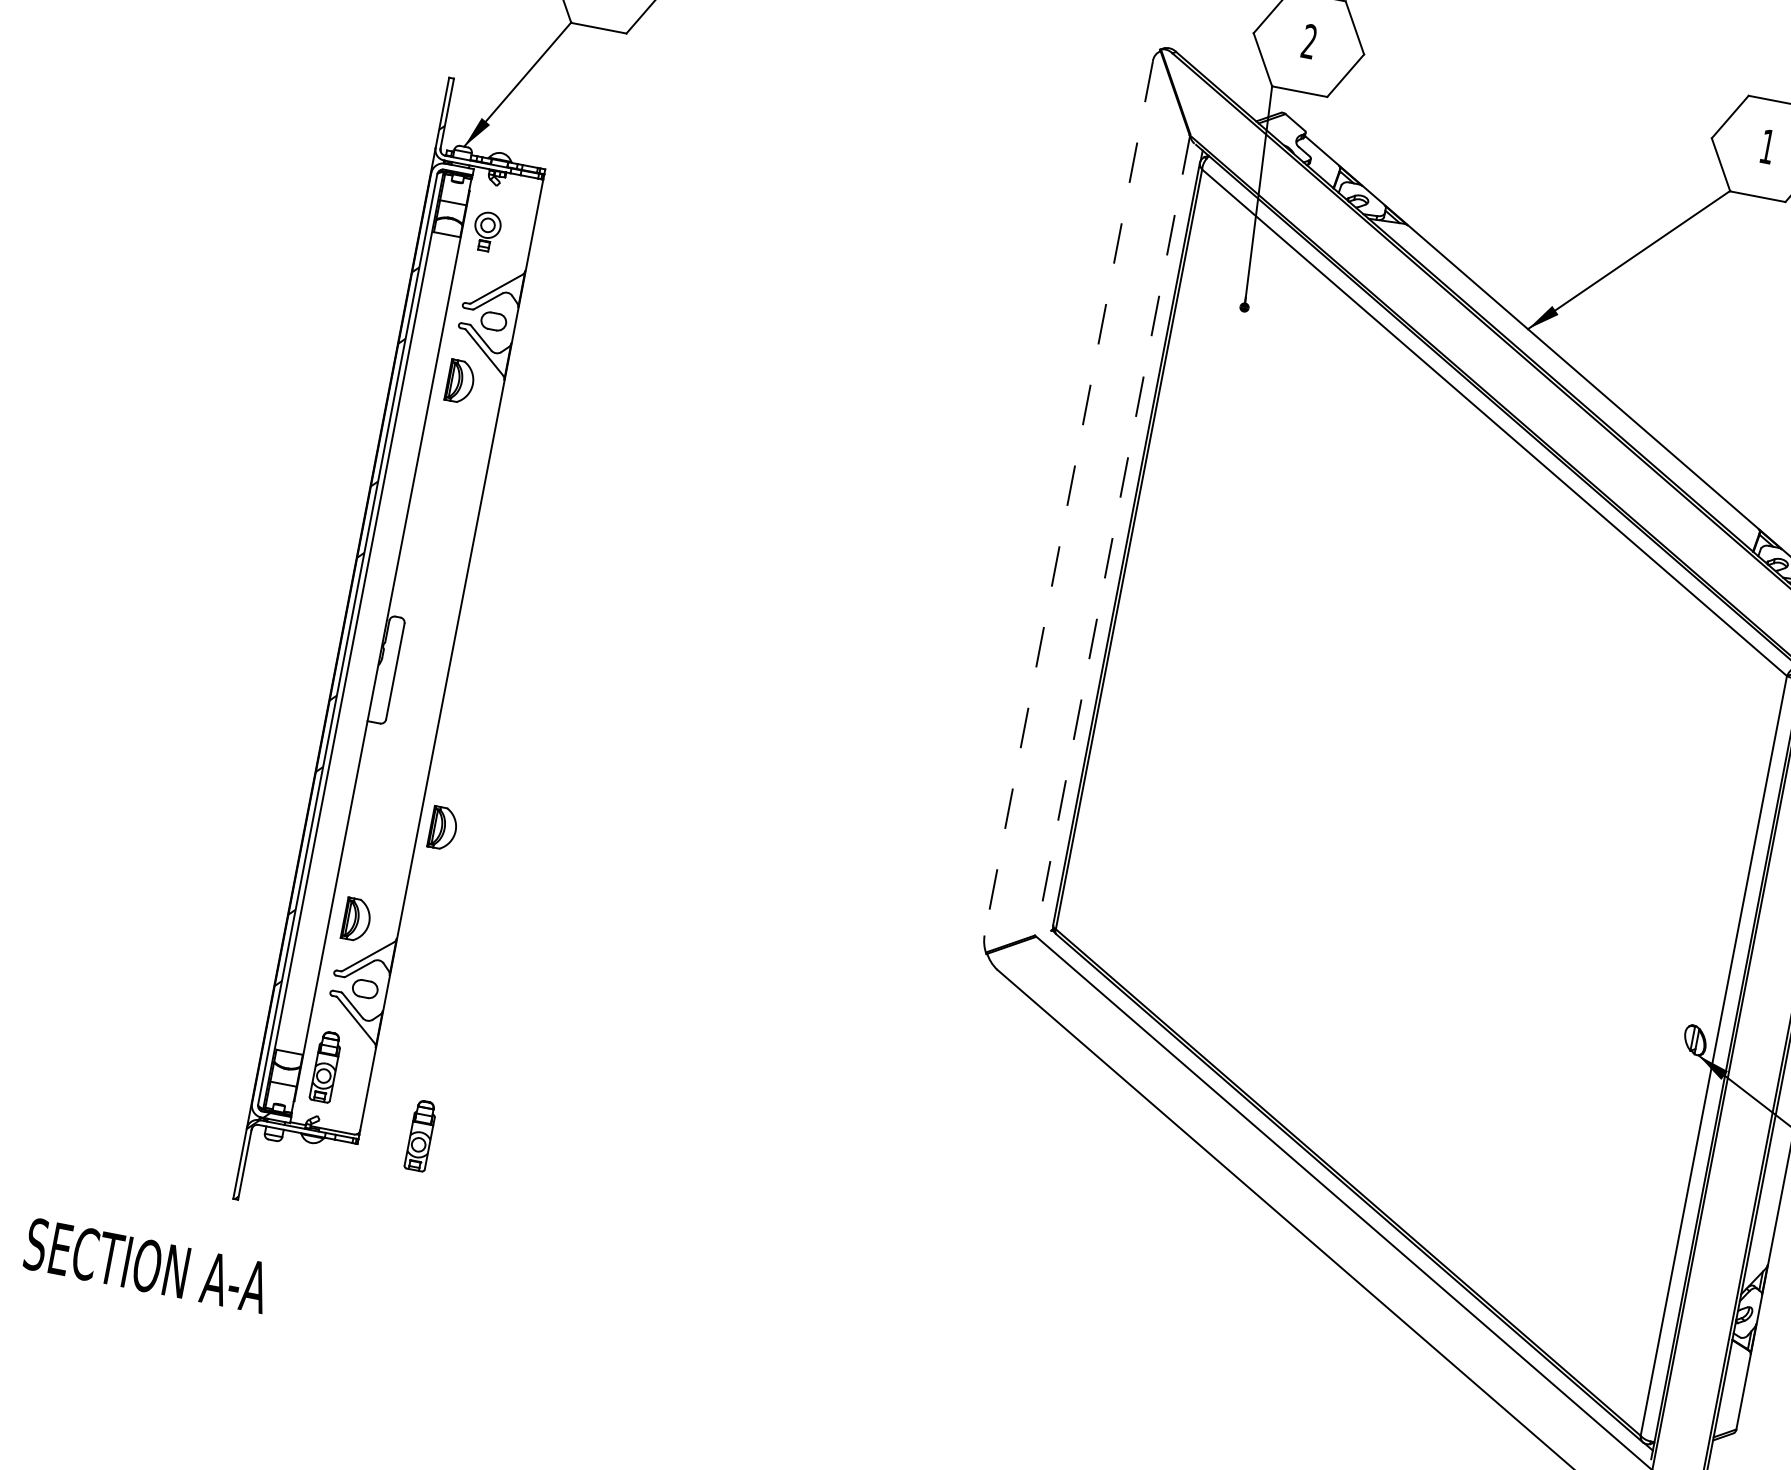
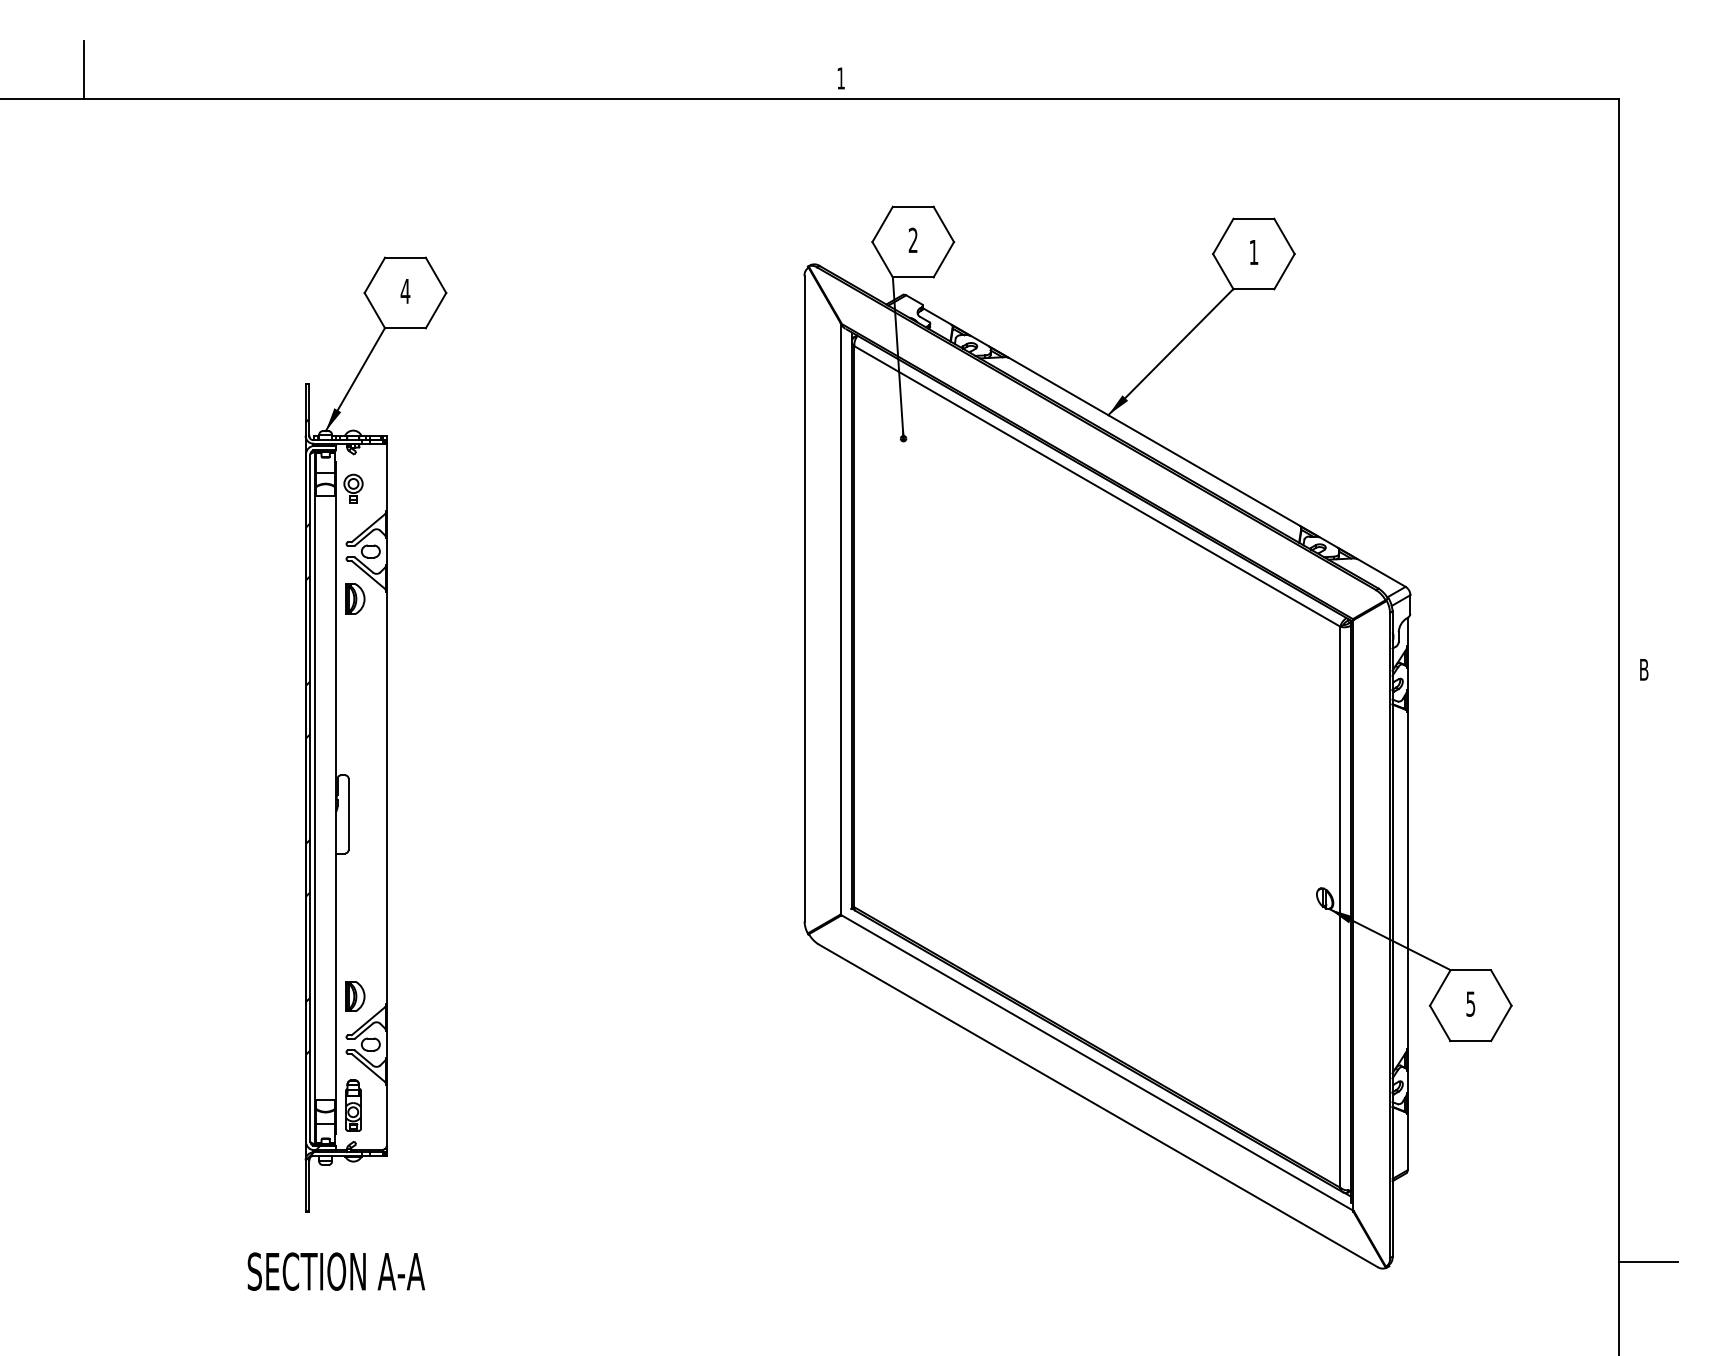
line: (1068, 498) -> (804, 598), dashed -> solid
line: (1113, 536) -> (841, 619), dashed -> solid
part: (443, 828) -> (404, 919), removed
part: (420, 1135) -> (430, 1141), removed
text: (145, 1265) -> (335, 1271), moved

